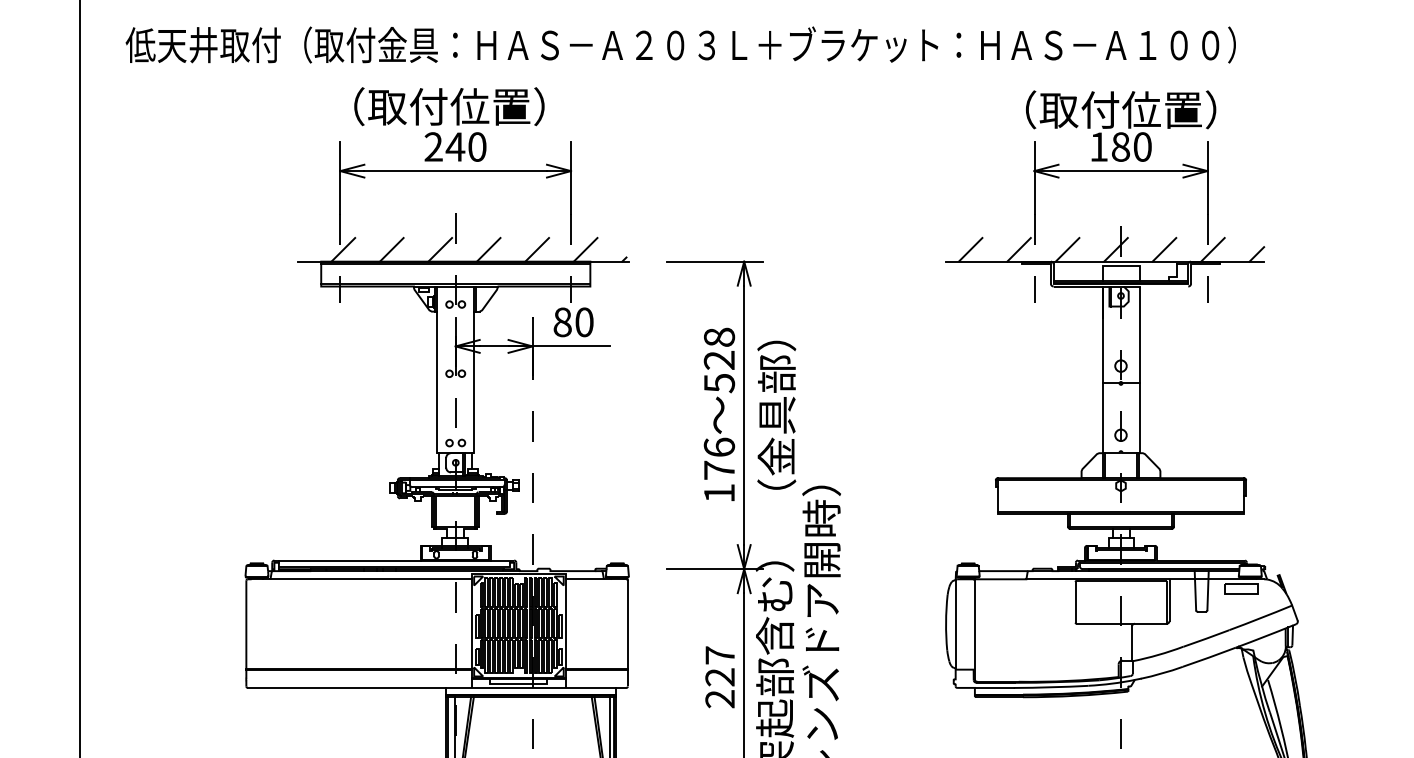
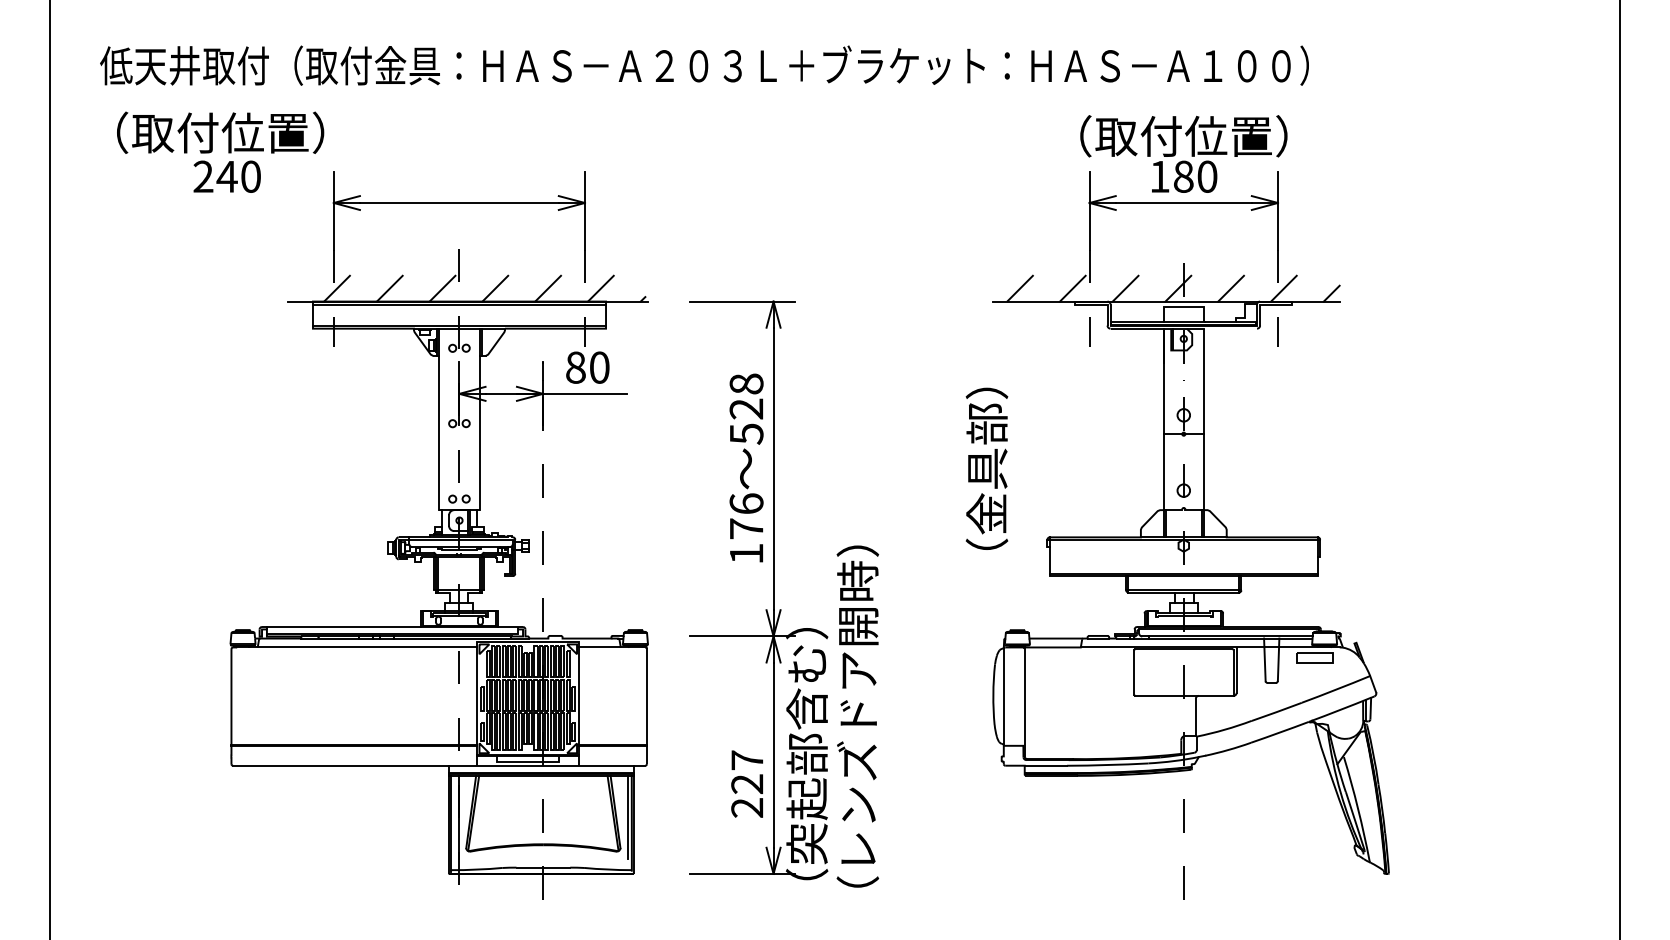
text: (449, 123) -> (220, 151), moved
text: (776, 414) -> (986, 468), moved
text: (719, 676) -> (746, 783), moved

